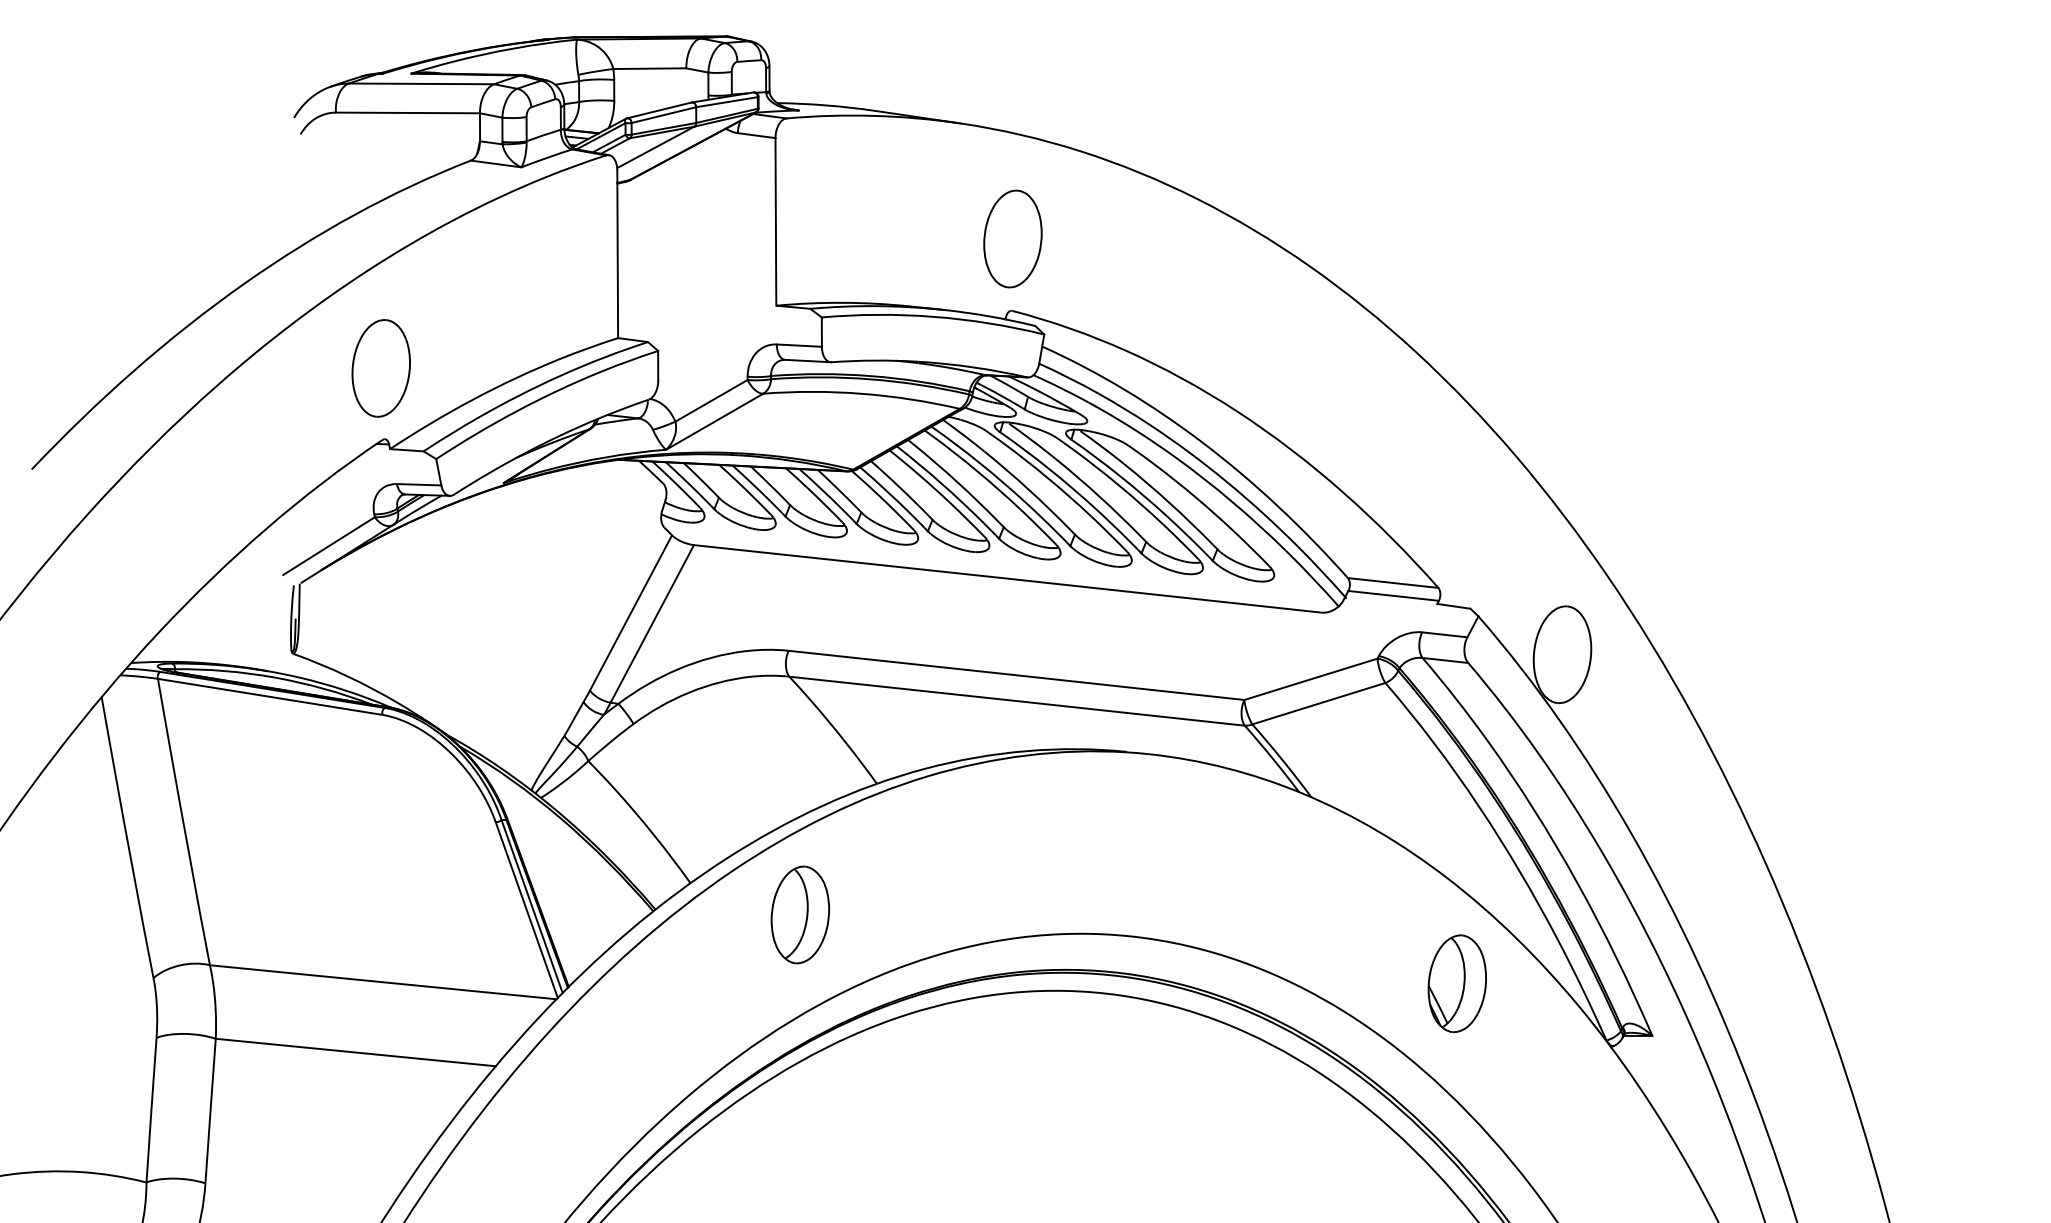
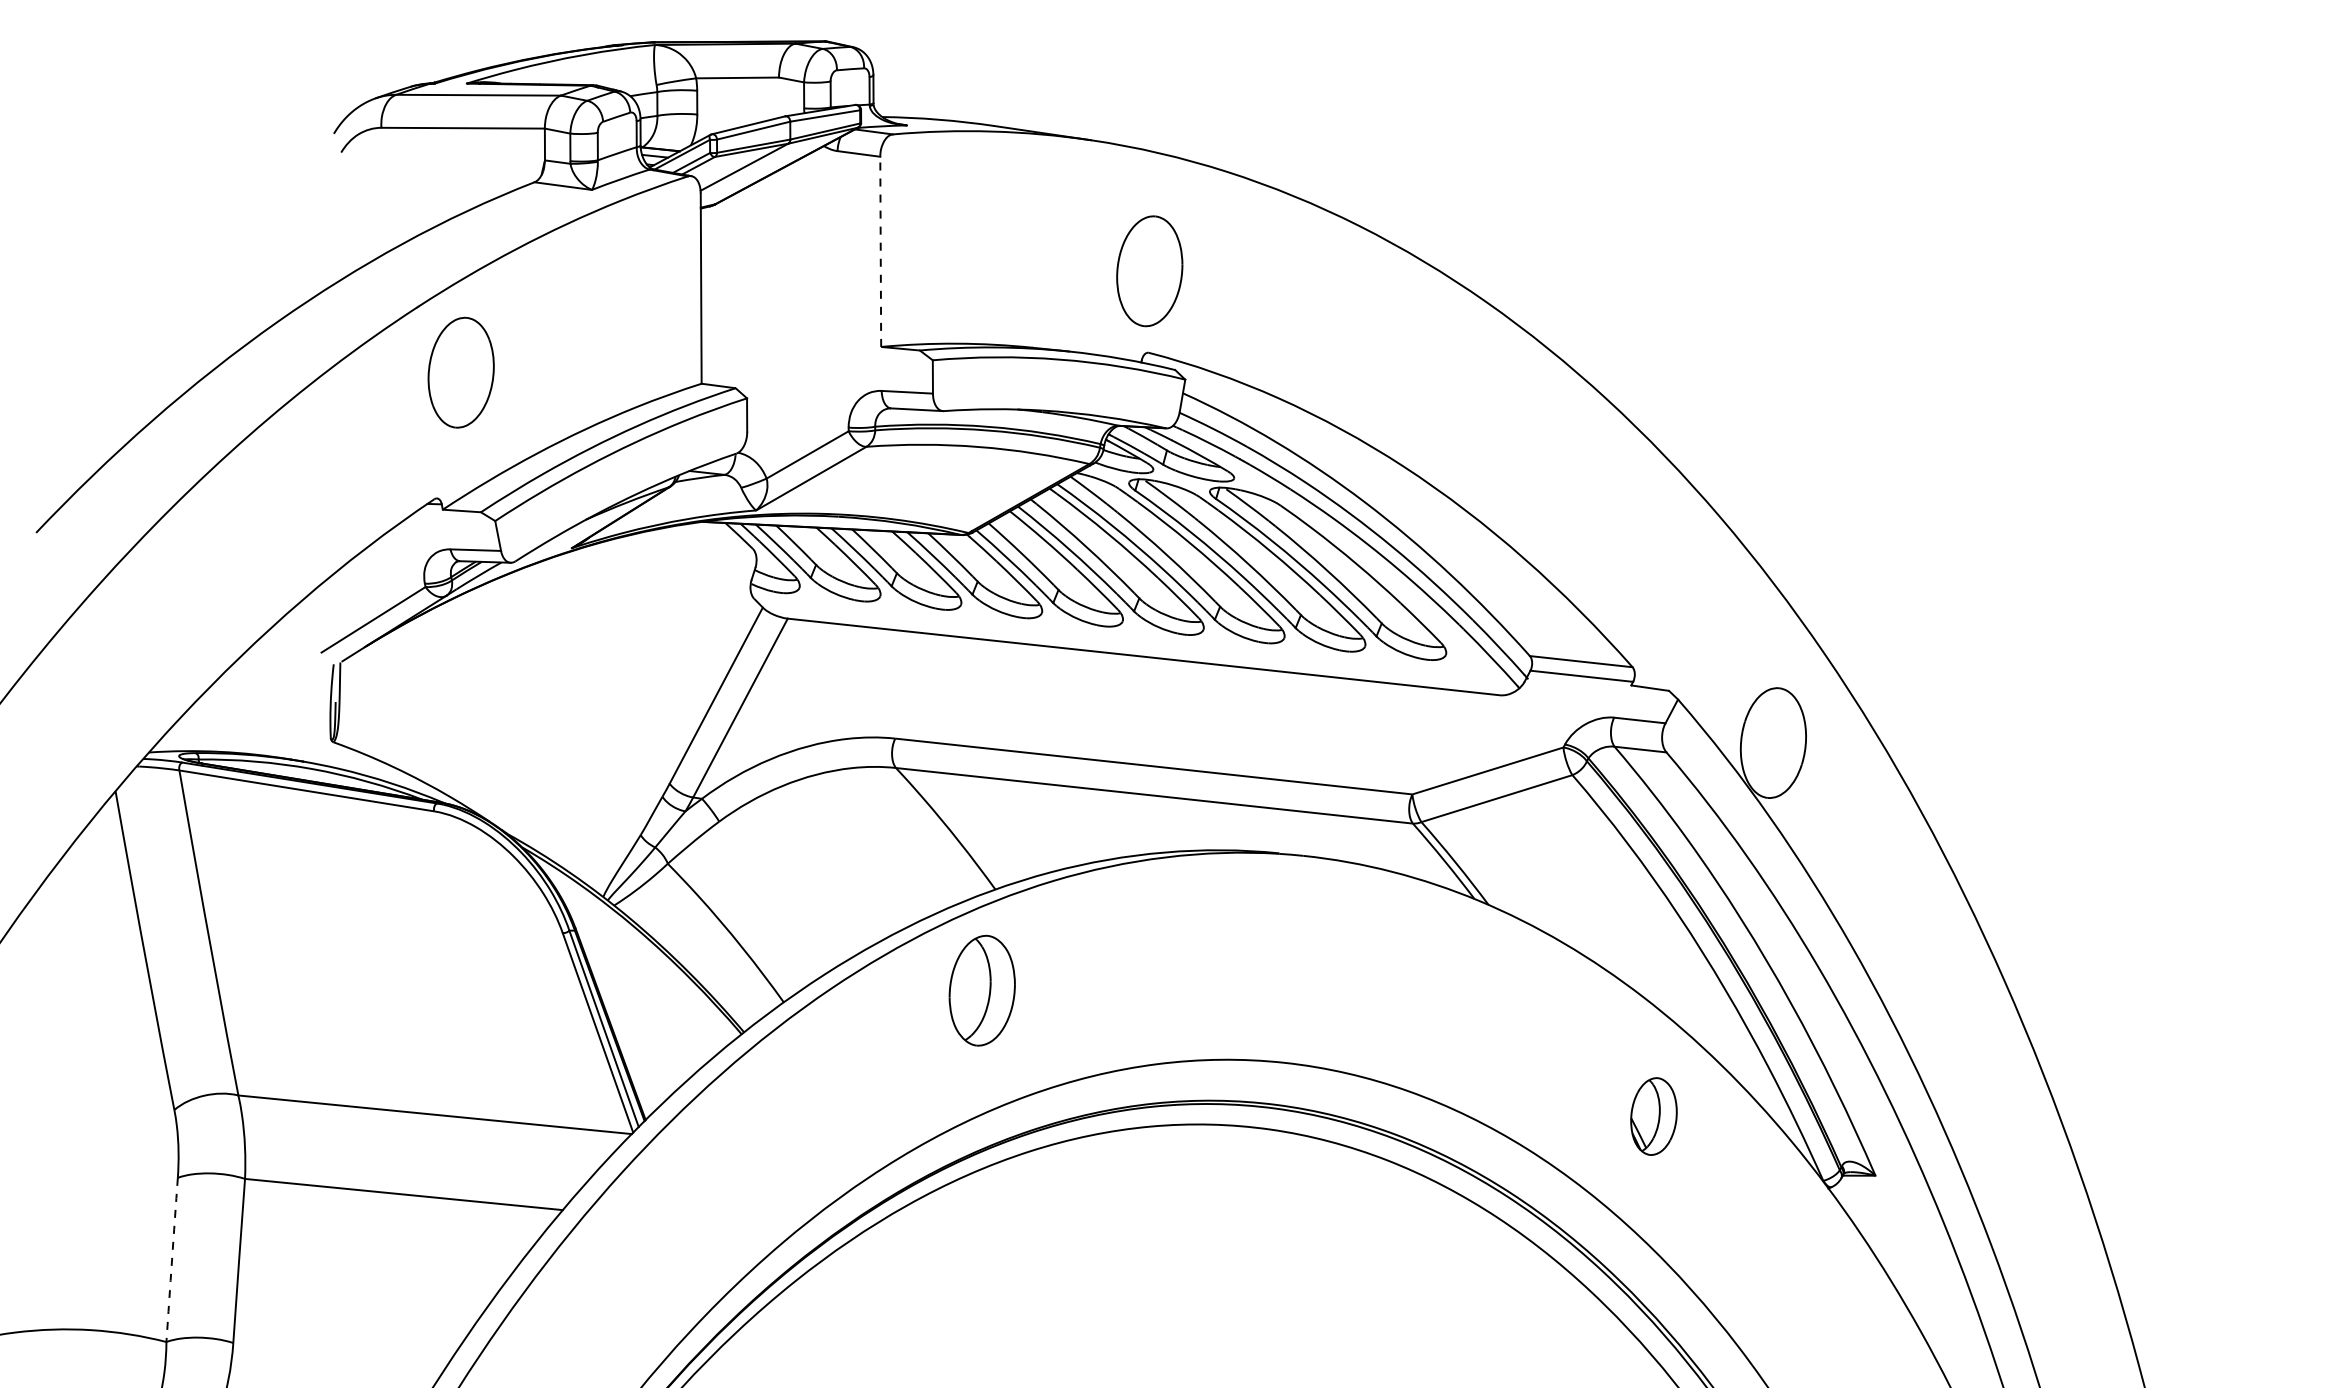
line: (775, 221) -> (880, 251), solid -> dashed
part: (380, 368) -> (460, 372), moved
part: (799, 914) -> (981, 990), moved
part: (1456, 983) -> (1653, 1116), size x0.7
arc: (151, 1110) -> (172, 1260), solid -> dashed

